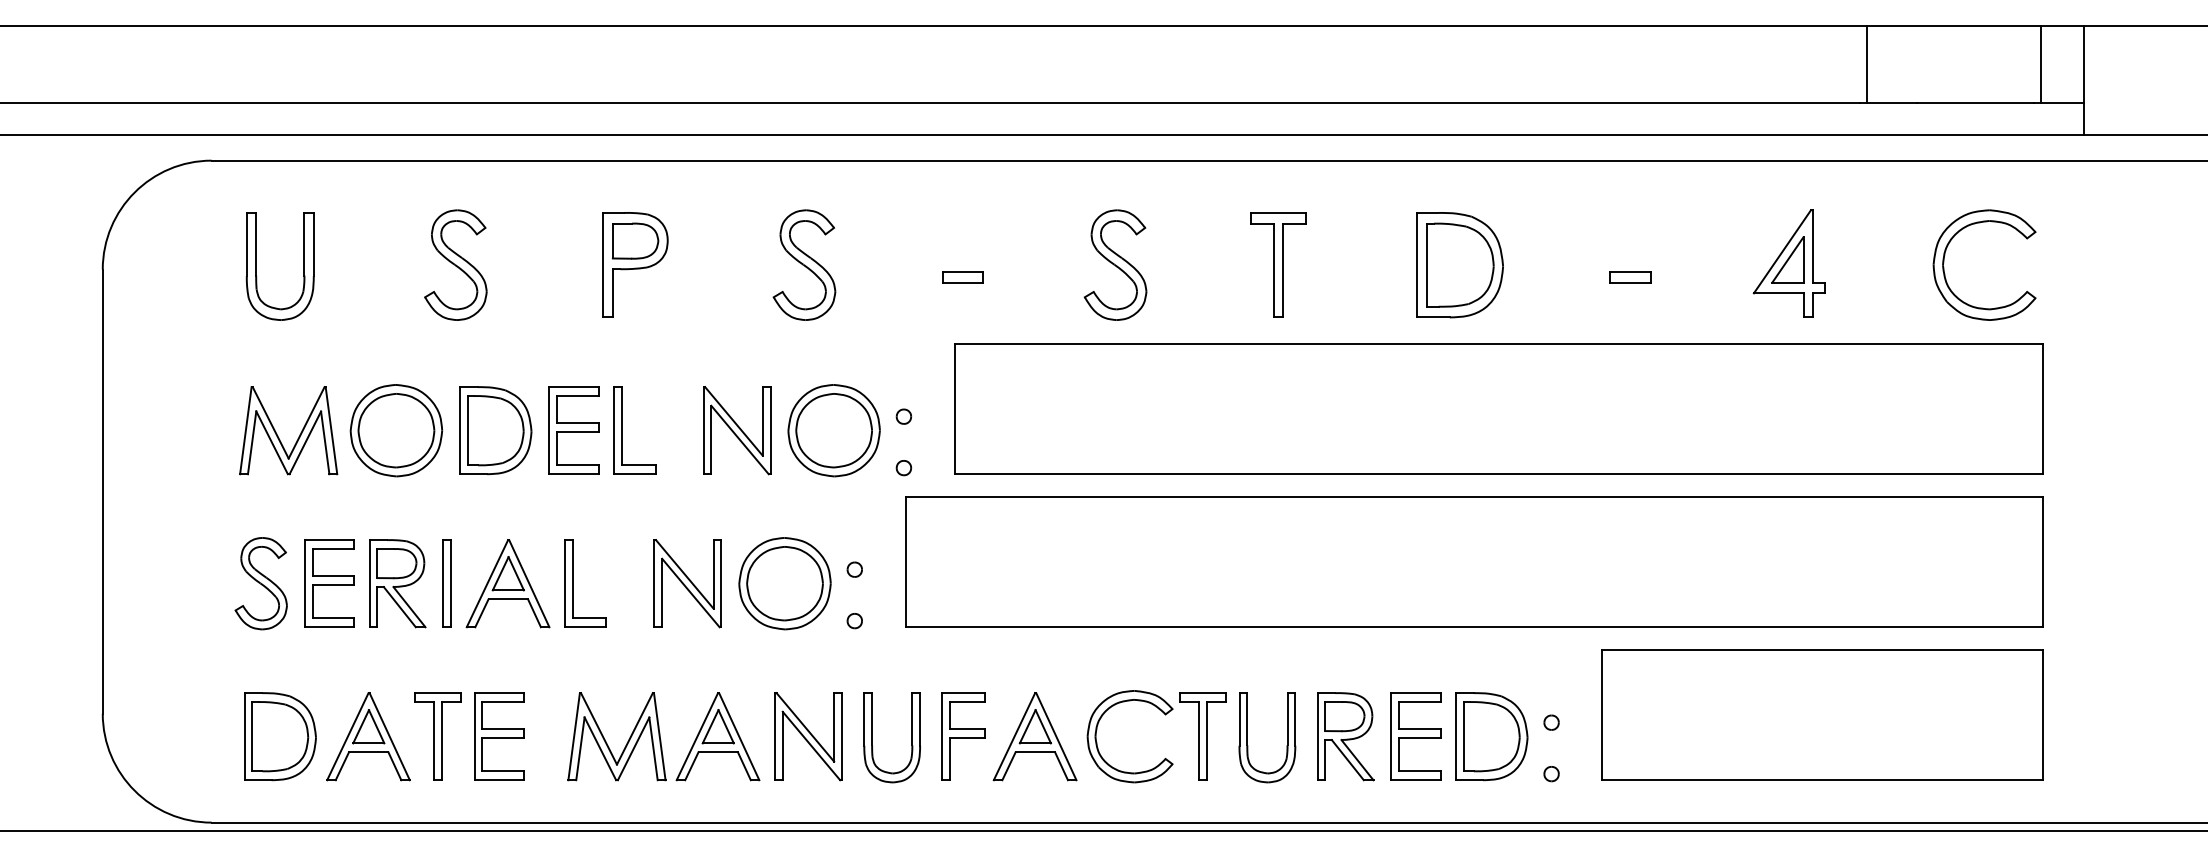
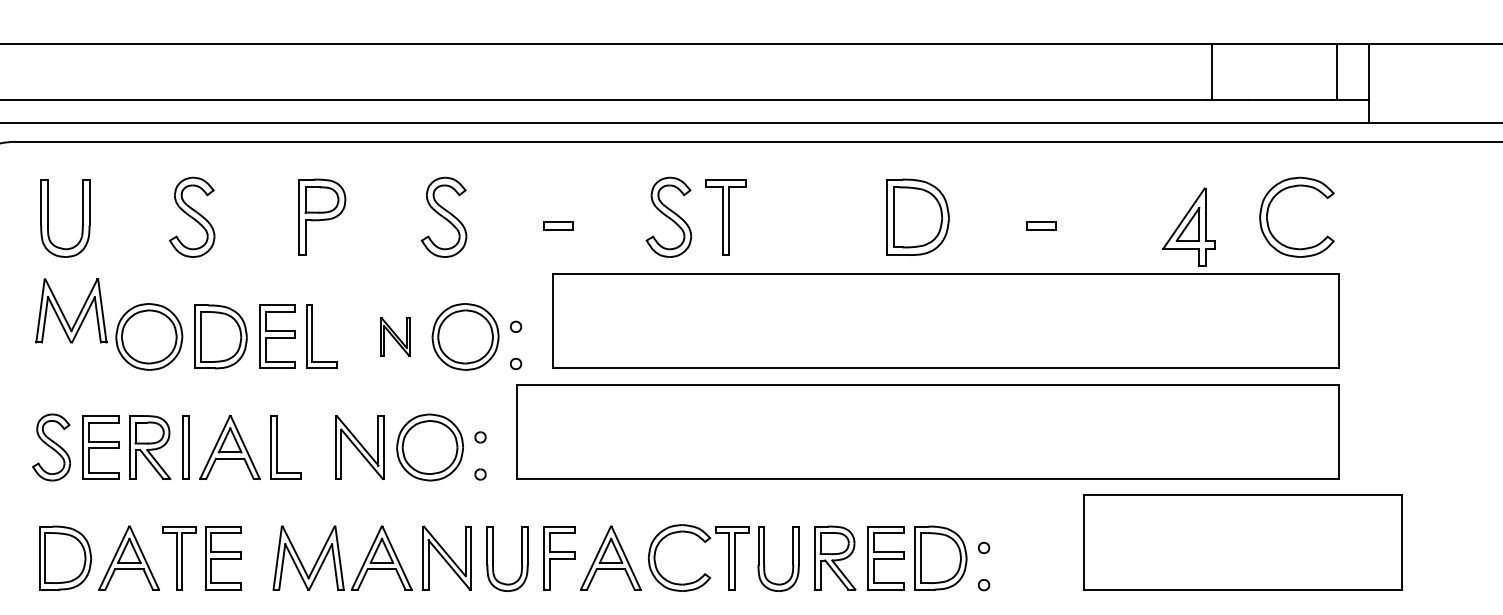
part: (1788, 263) -> (1188, 227), moved
part: (1278, 264) -> (725, 216), moved
part: (737, 430) -> (395, 336), size x0.6
part: (278, 435) -> (64, 314), moved
part: (1822, 714) -> (1242, 542), moved

